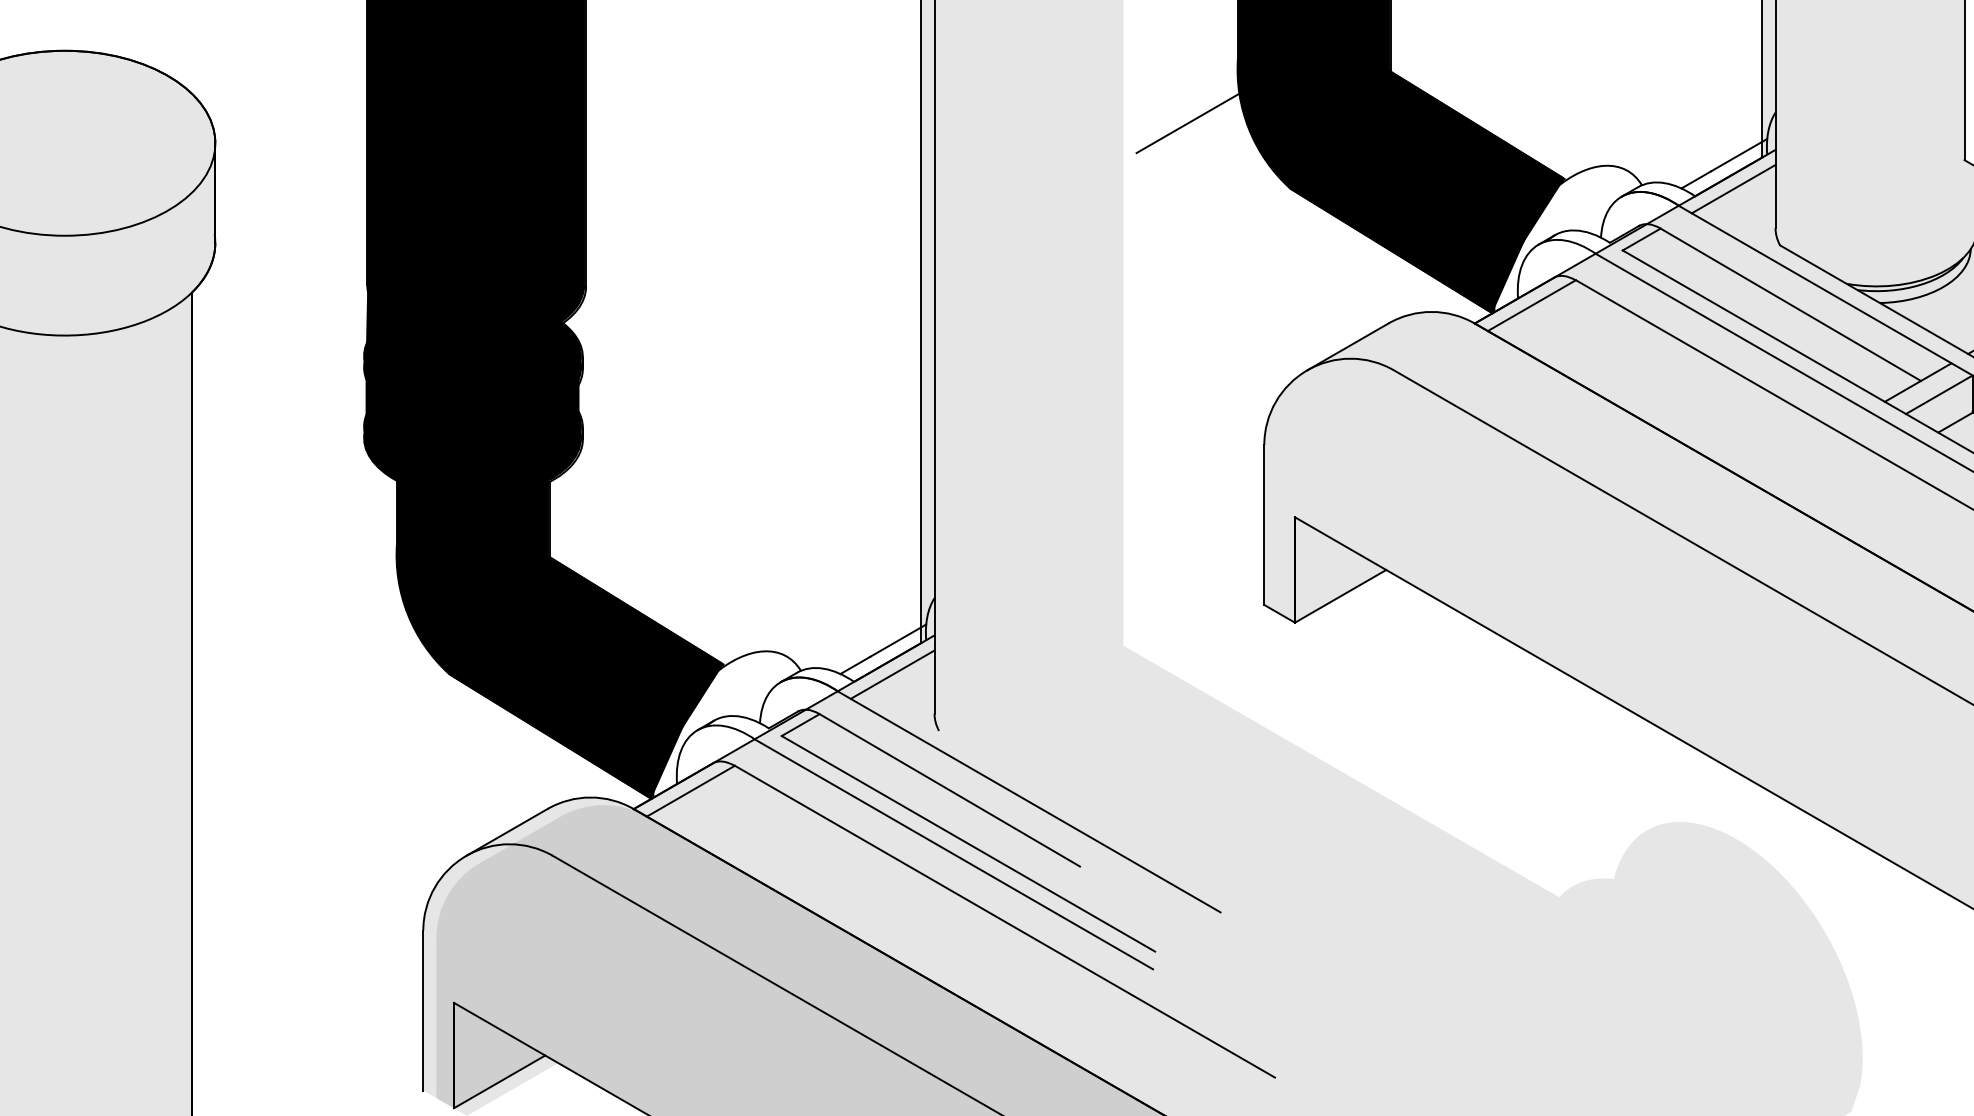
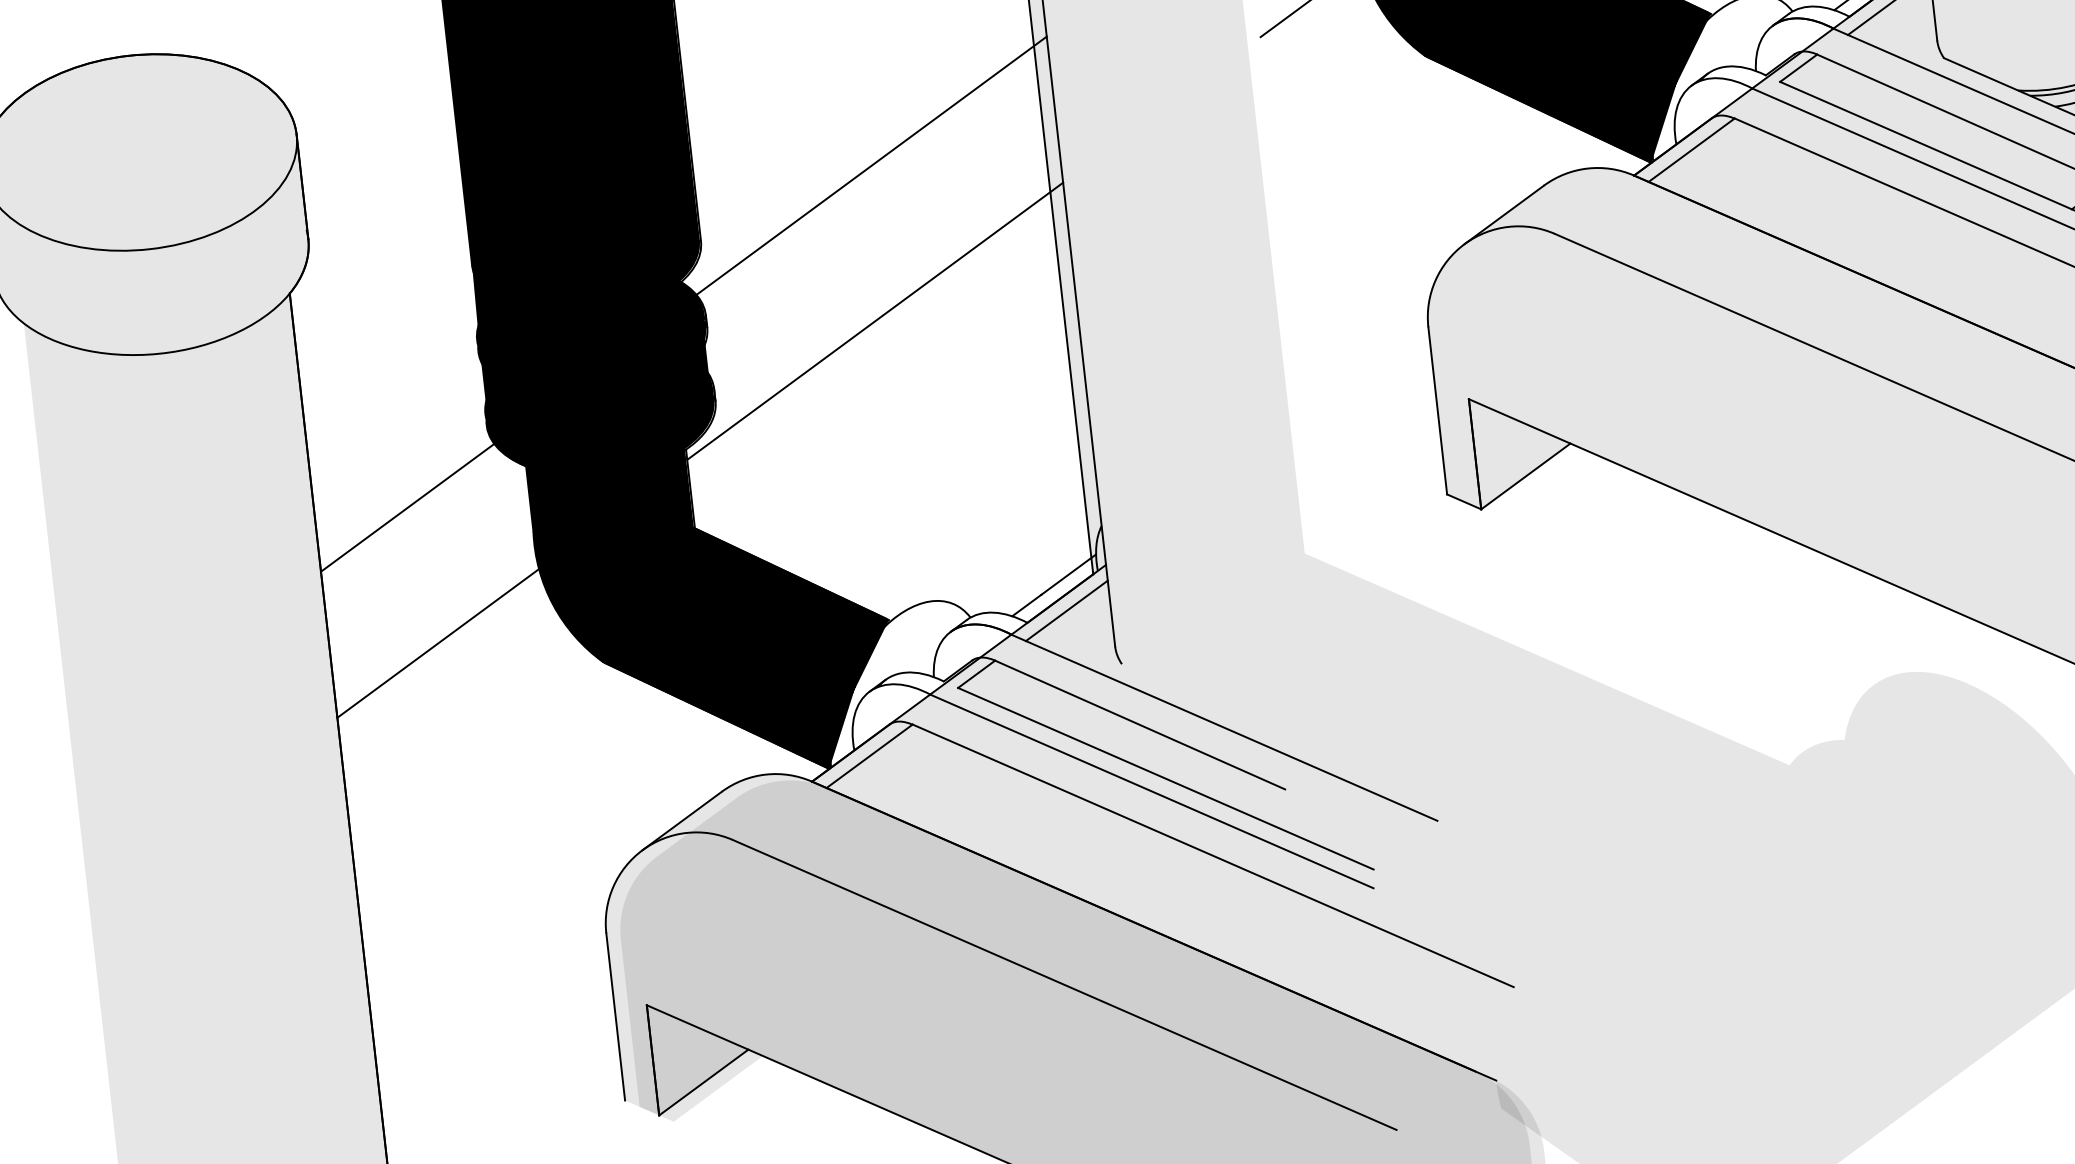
line: (755, 232) -> (871, 164), added
line: (741, 380) -> (874, 321), added
line: (281, 506) -> (408, 506), added
line: (295, 638) -> (438, 643), added

